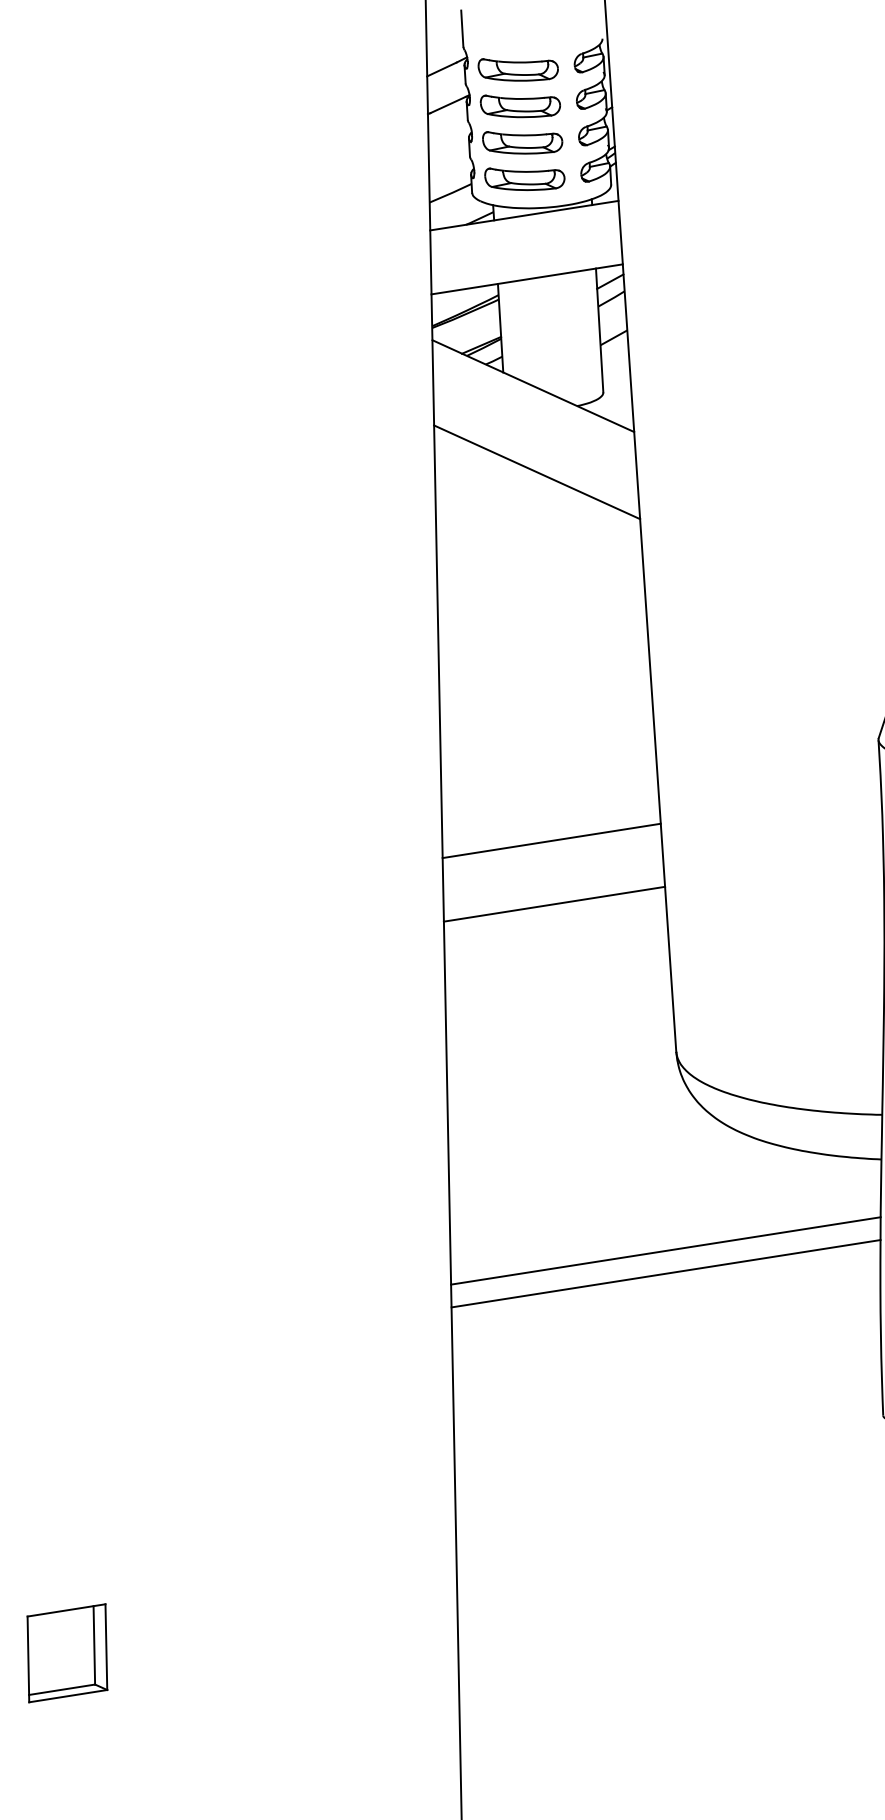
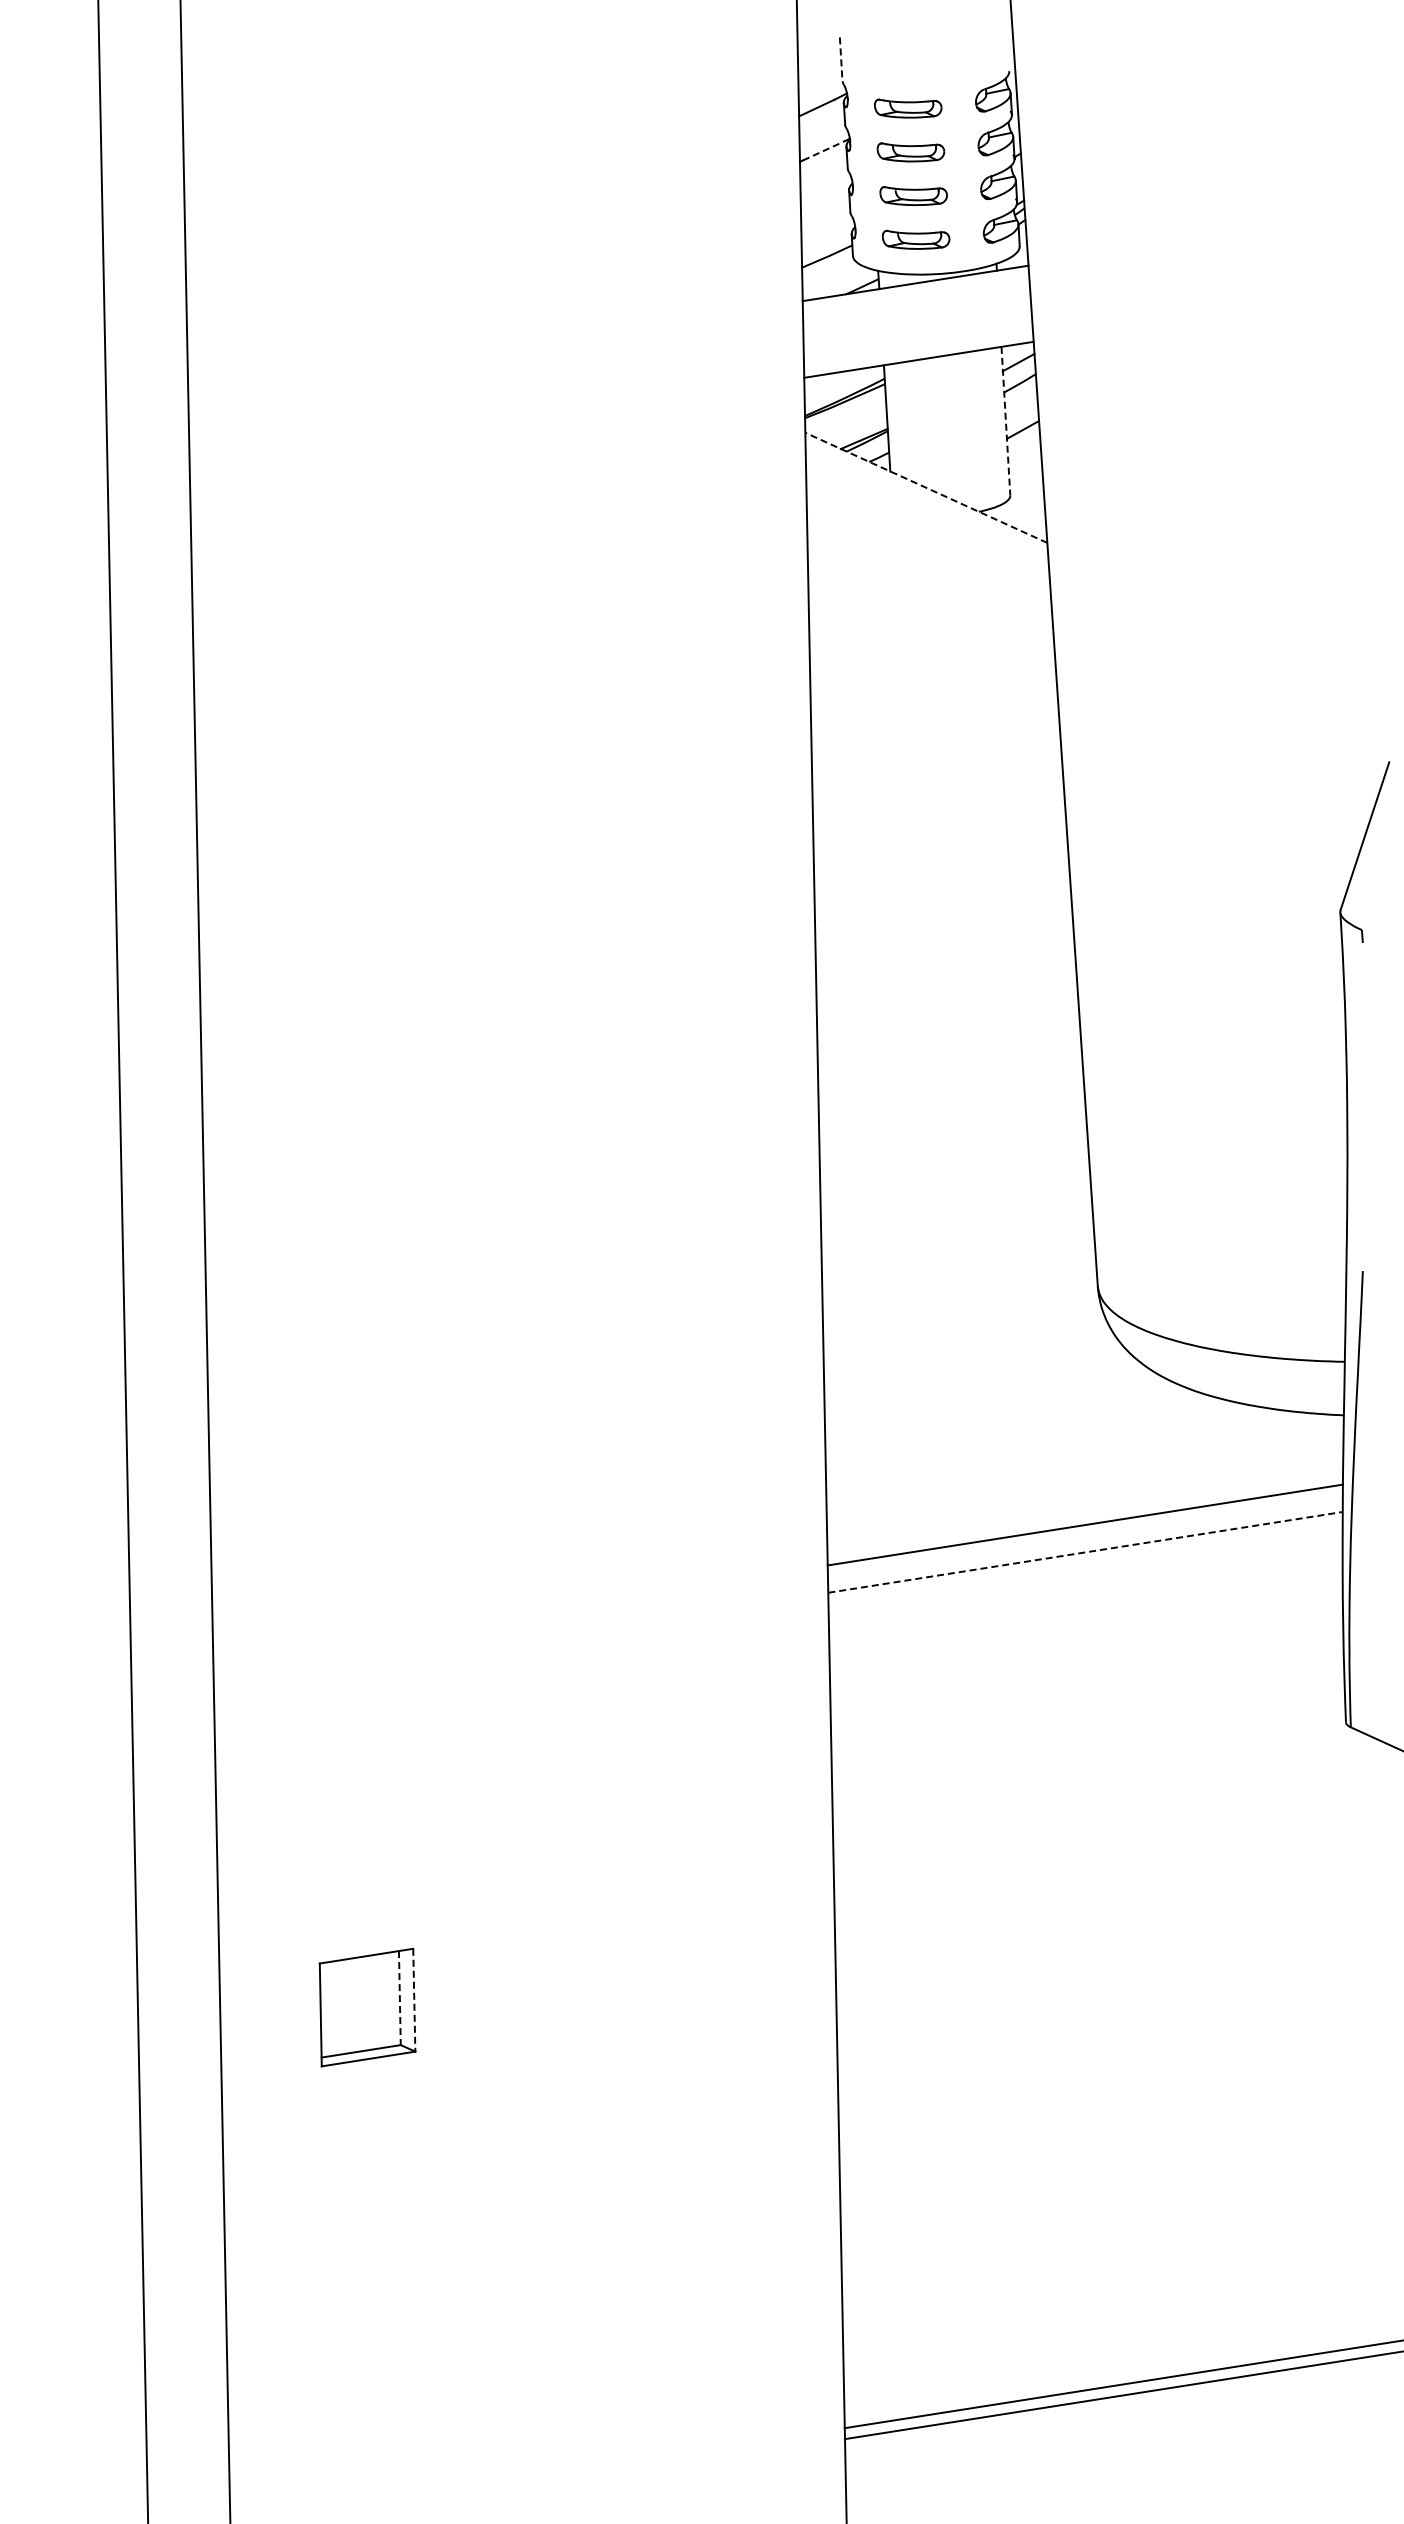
line: (462, 28) -> (841, 59), solid -> dashed
part: (517, 69) -> (907, 108), size x0.7
line: (448, 104) -> (824, 150), solid -> dashed
part: (520, 106) -> (910, 152), size x0.7
part: (522, 142) -> (913, 195), size x0.7
part: (524, 179) -> (915, 239), size x0.7
line: (599, 330) -> (1005, 421), solid -> dashed
line: (533, 385) -> (926, 487), solid -> dashed
line: (536, 472) -> (930, 591), removed
line: (551, 840) -> (948, 1032), removed
line: (554, 904) -> (951, 1109), removed
line: (666, 1273) -> (1086, 1552), solid -> dashed
line: (94, 1645) -> (399, 1998), solid -> dashed
line: (106, 1647) -> (414, 2000), solid -> dashed

